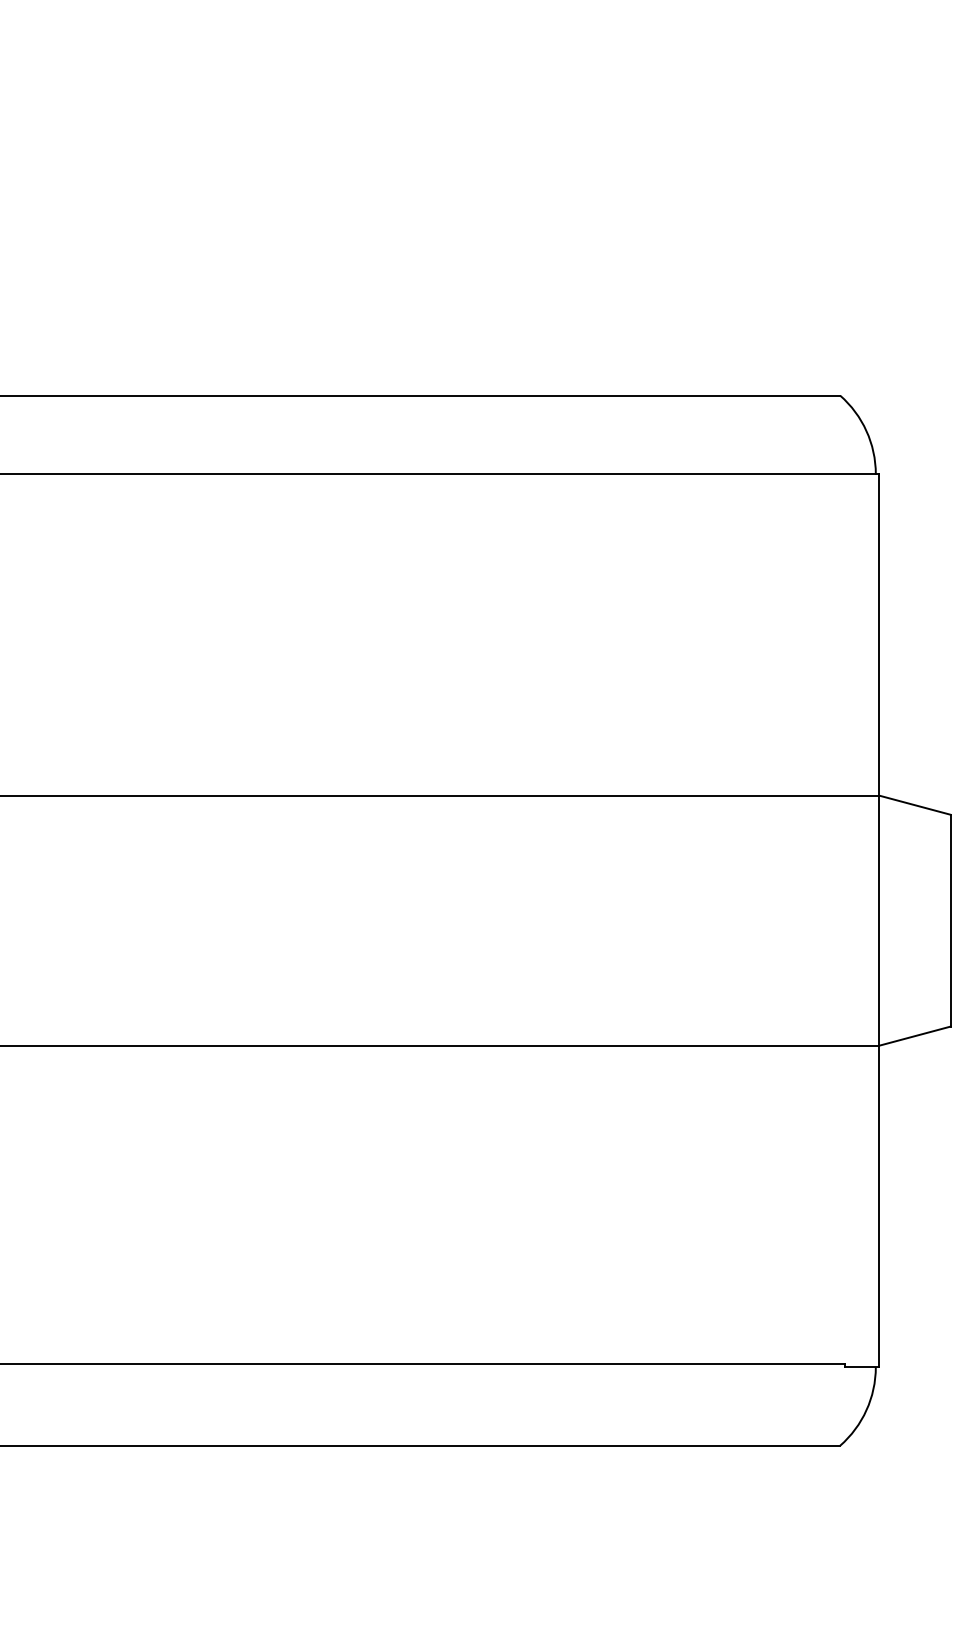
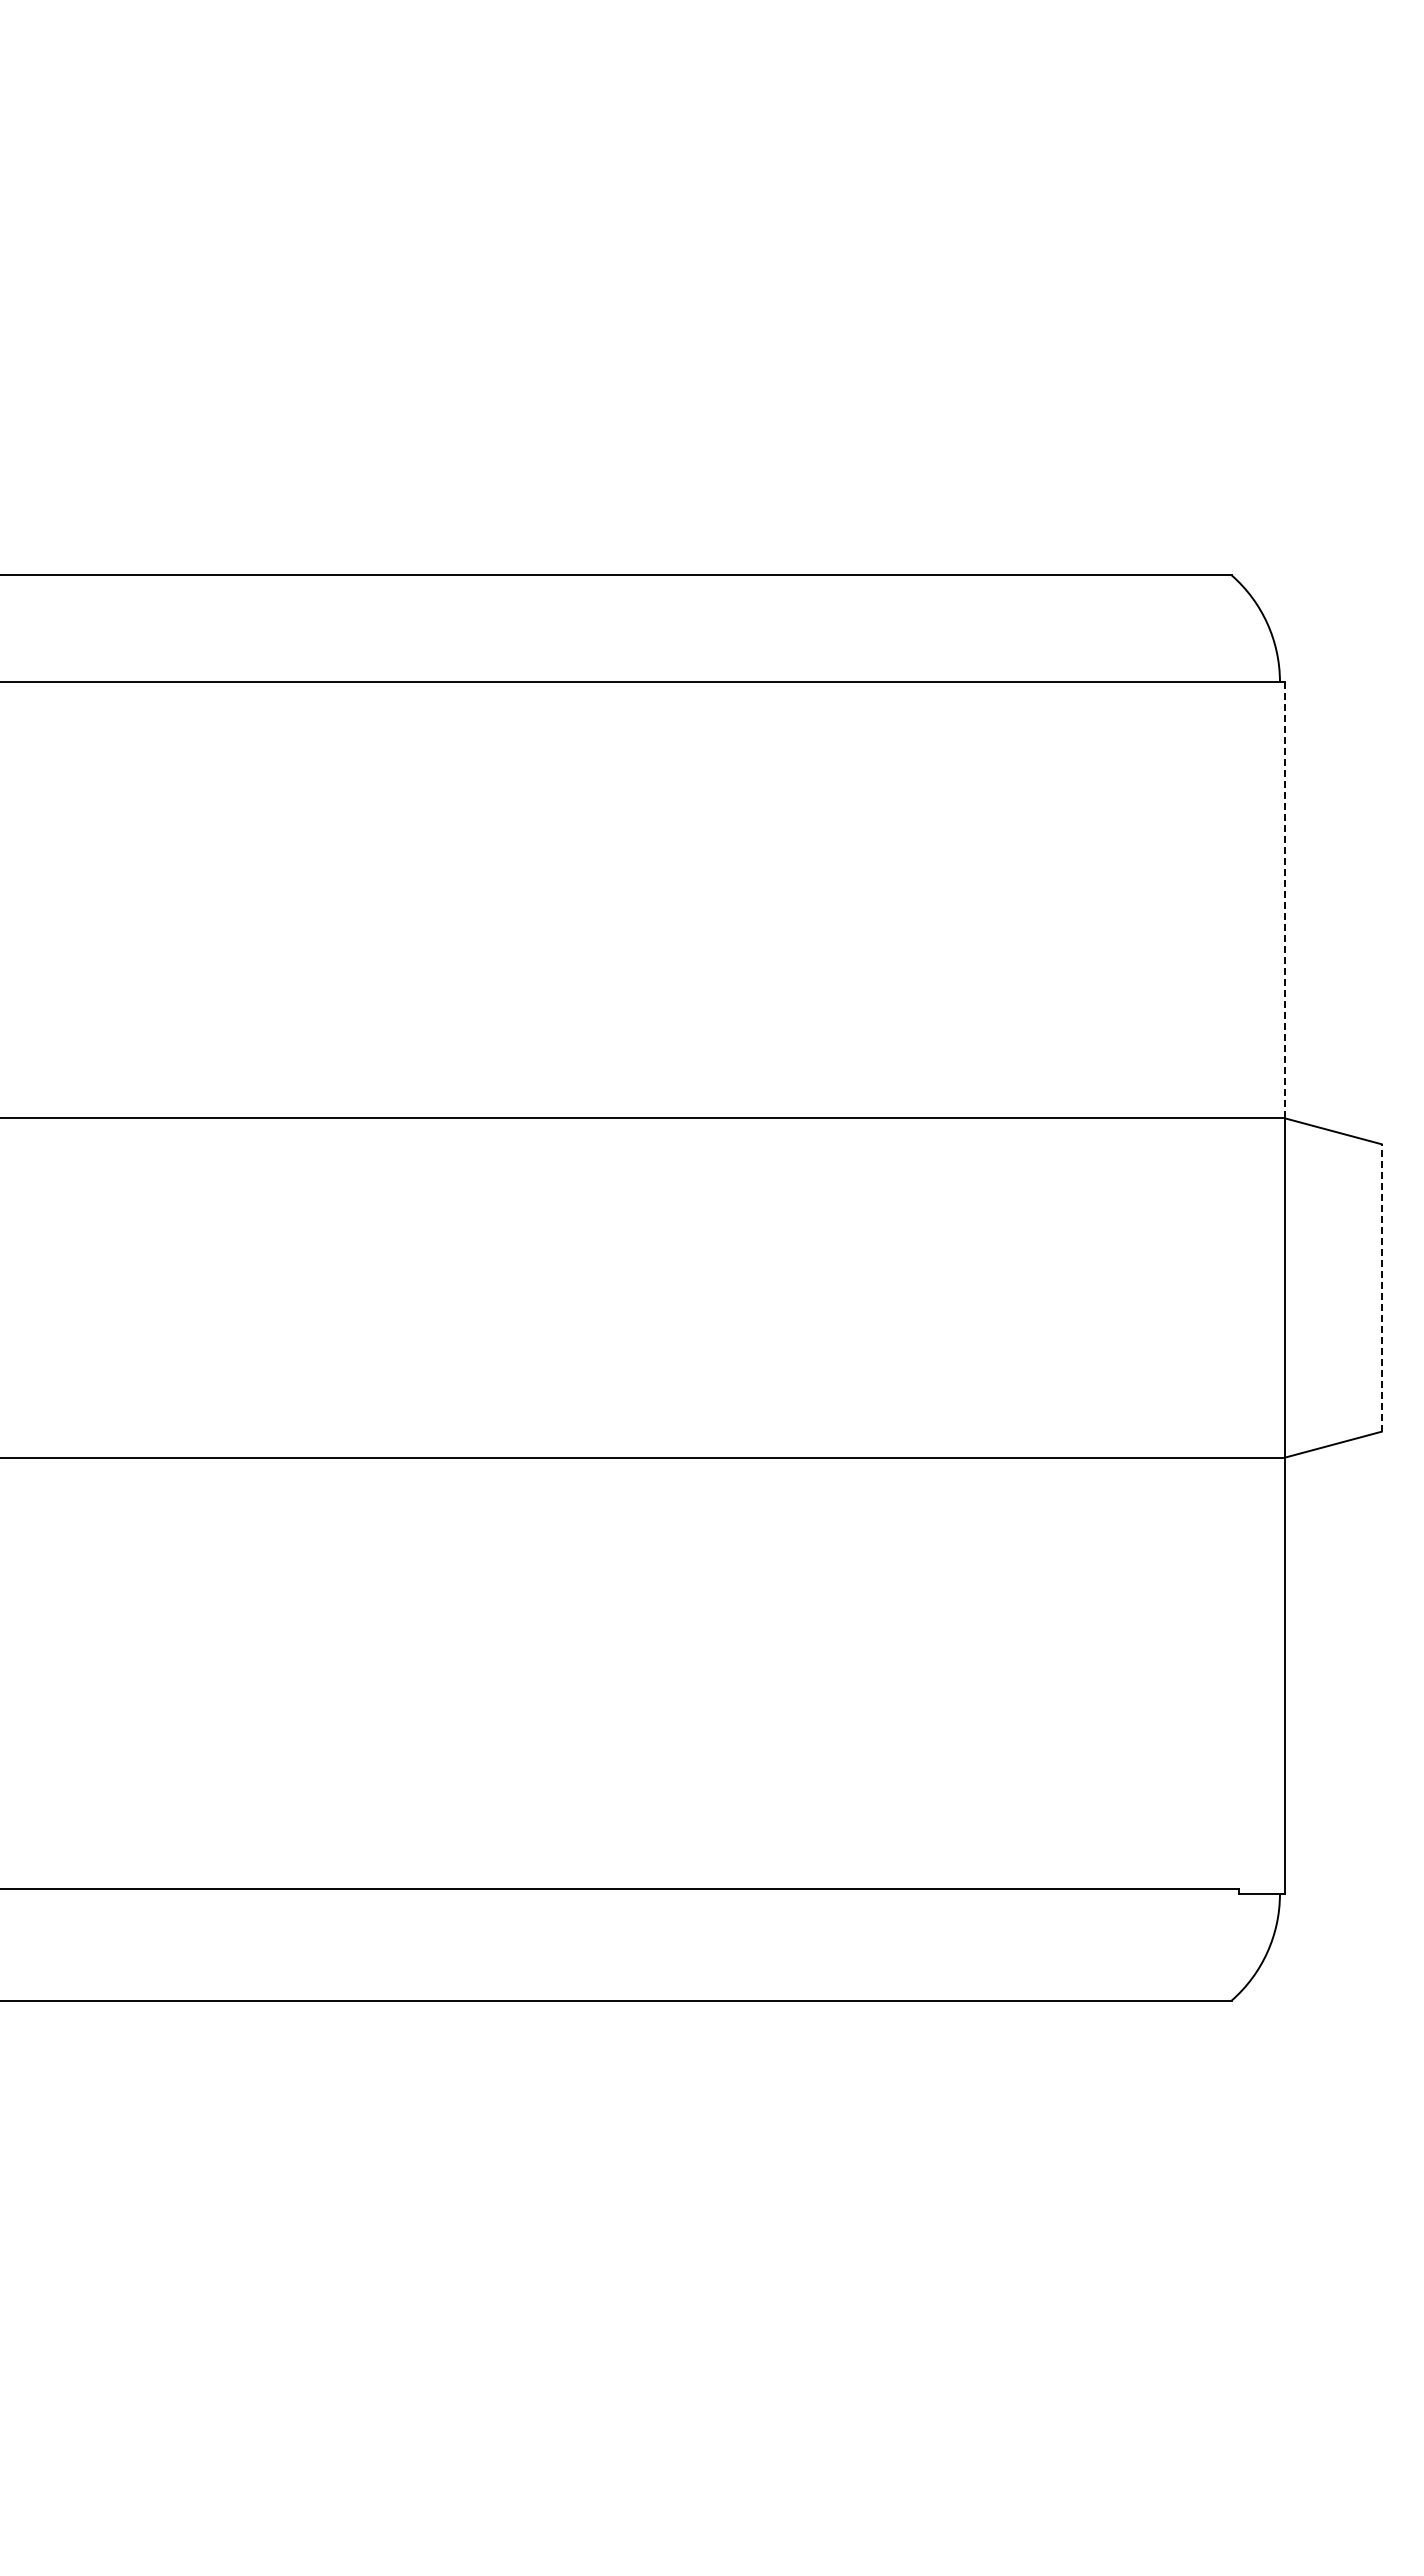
line: (879, 634) -> (1284, 899), solid -> dashed
line: (950, 921) -> (1381, 1288), solid -> dashed

